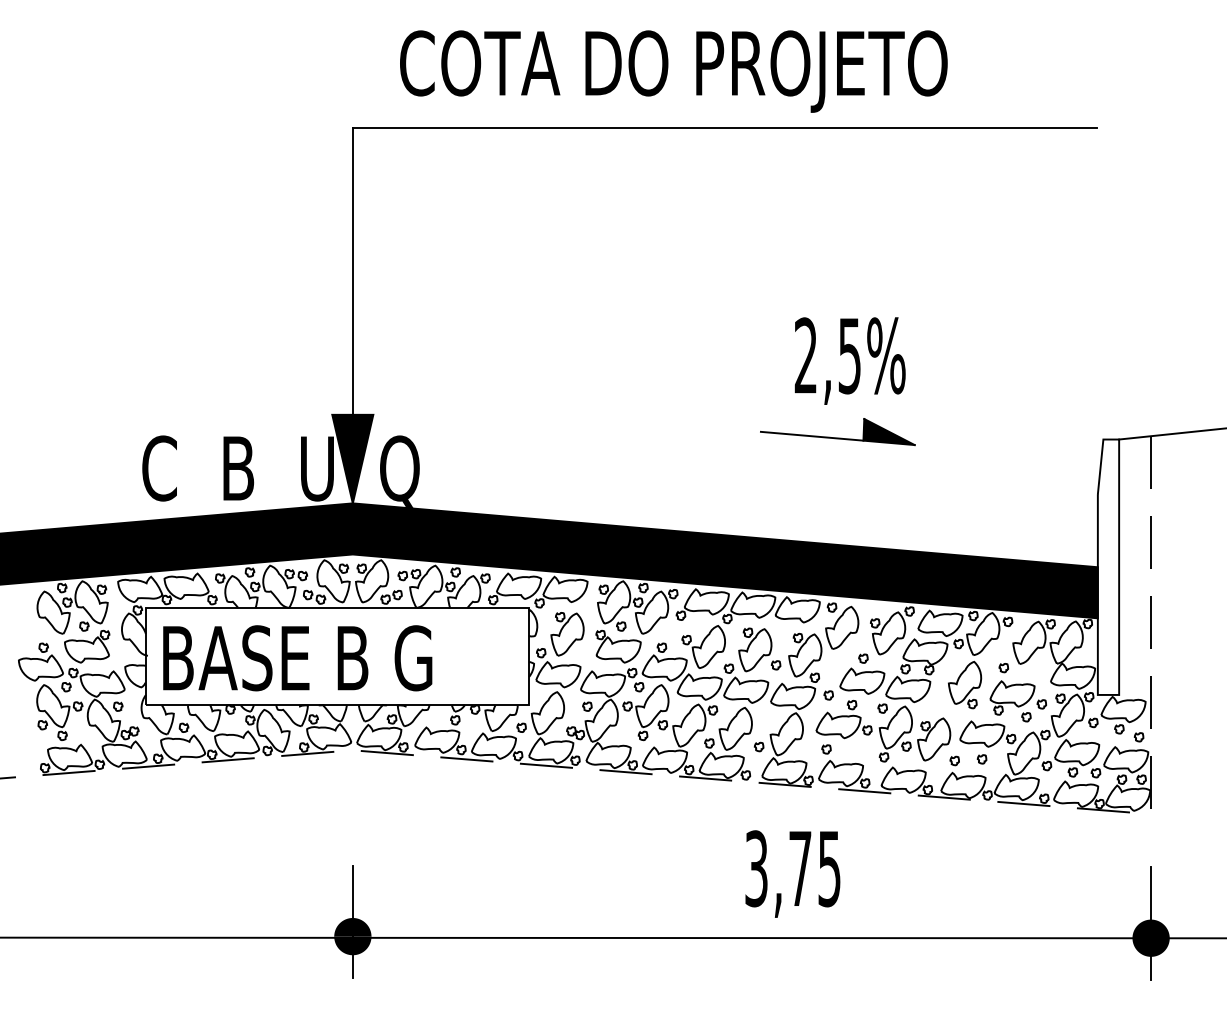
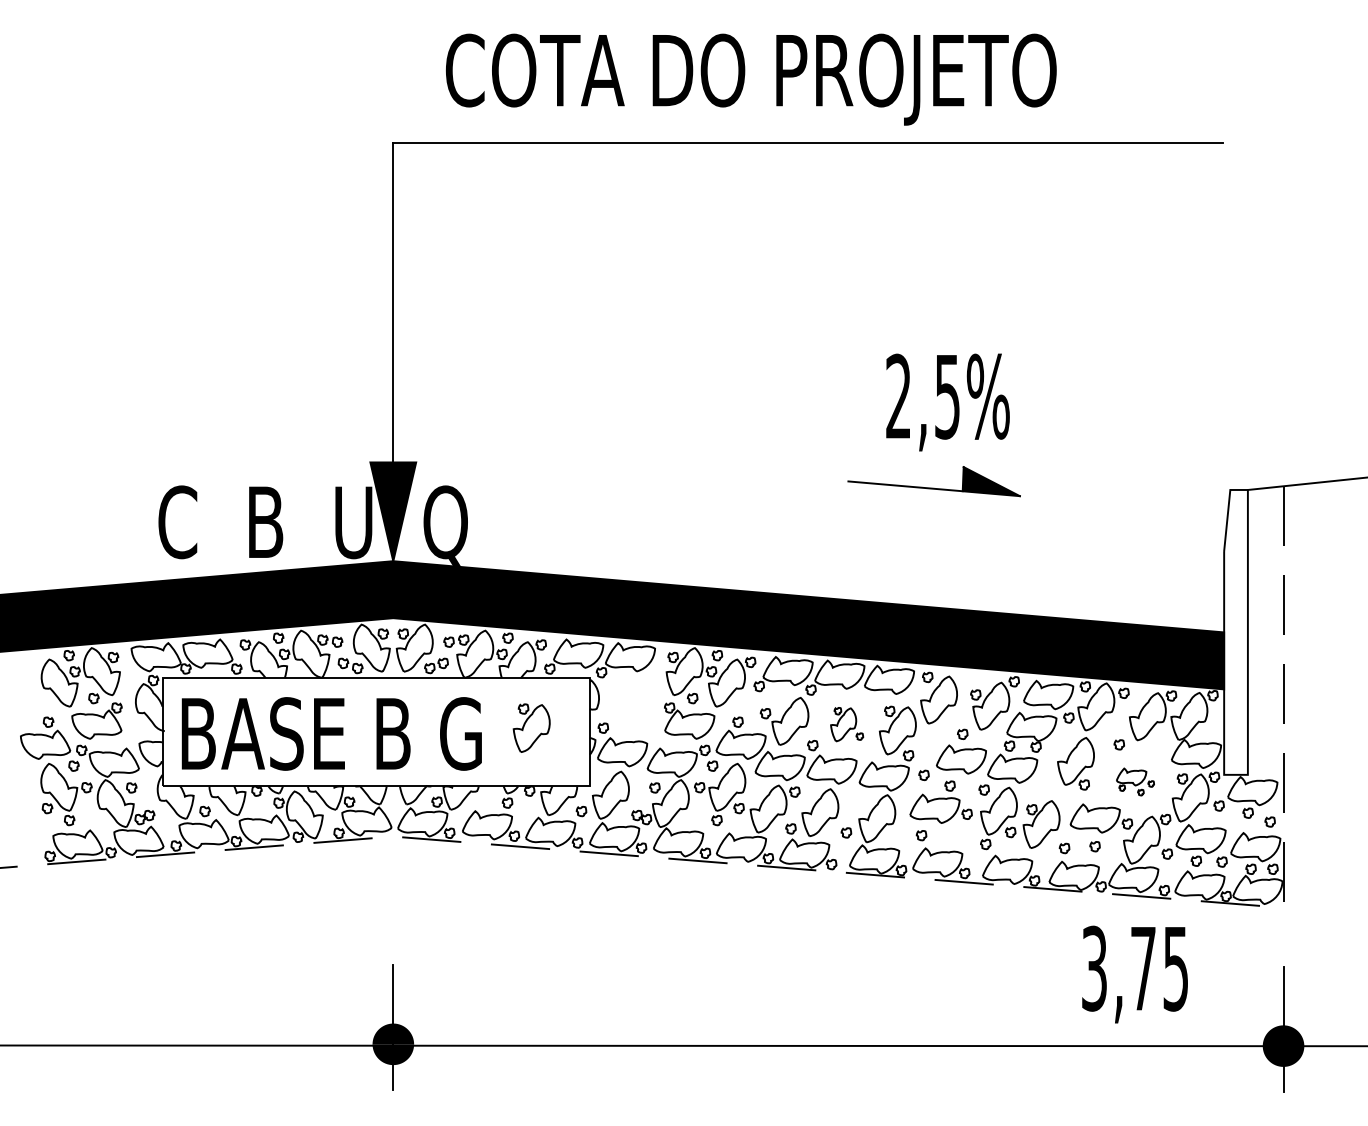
part: (567, 633) -> (531, 727), moved
part: (759, 649) -> (846, 724), size x0.7
part: (1018, 700) -> (1135, 781), size x0.6
text: (792, 873) -> (1134, 974), moved

